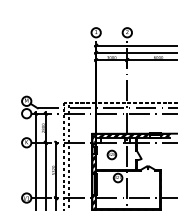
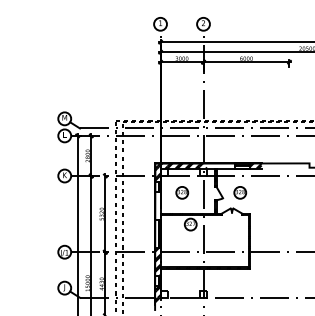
hatch: (139, 135) -> (220, 165), removed
part: (154, 154) -> (240, 192), added
hatch: (93, 164) -> (157, 206), removed

